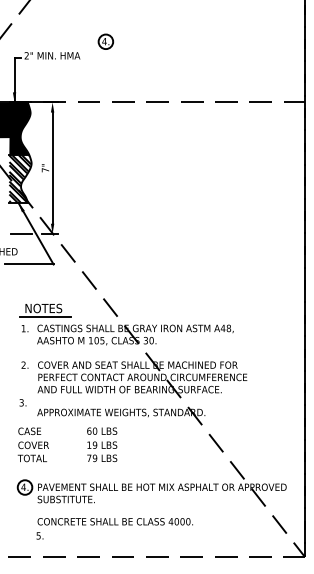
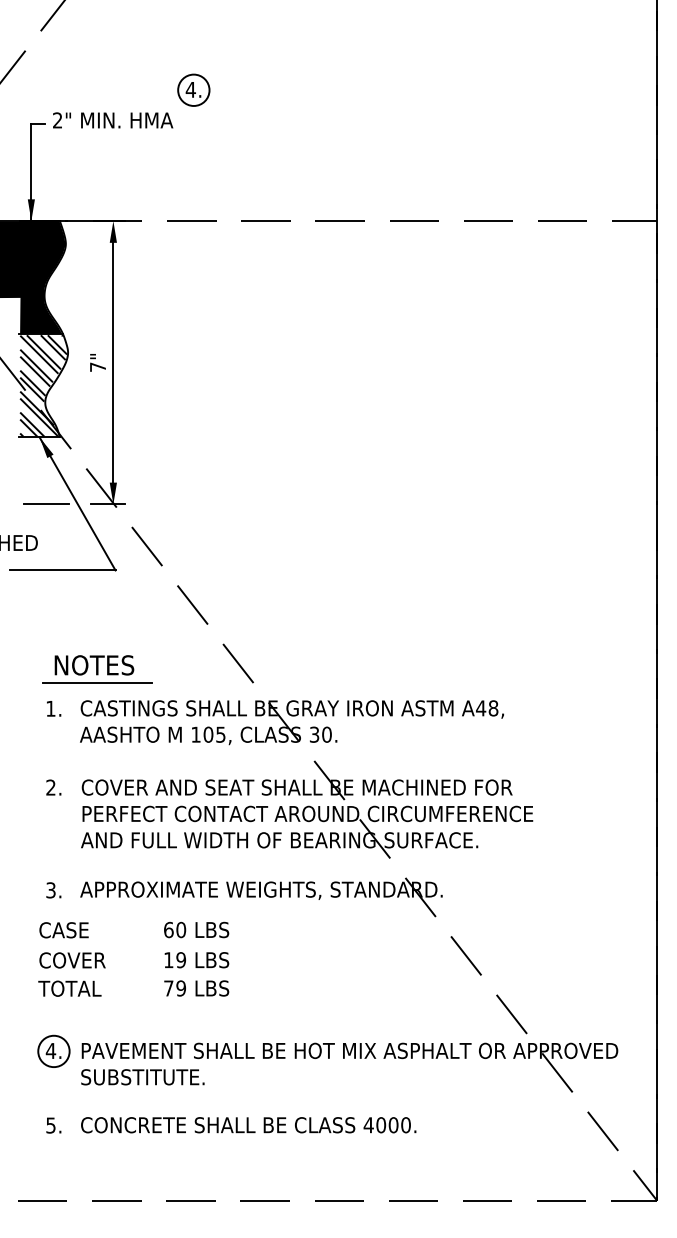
part: (105, 41) -> (192, 89), moved
text: (22, 402) -> (52, 889), moved
text: (102, 444) -> (197, 958), moved
text: (39, 535) -> (52, 1124), moved

